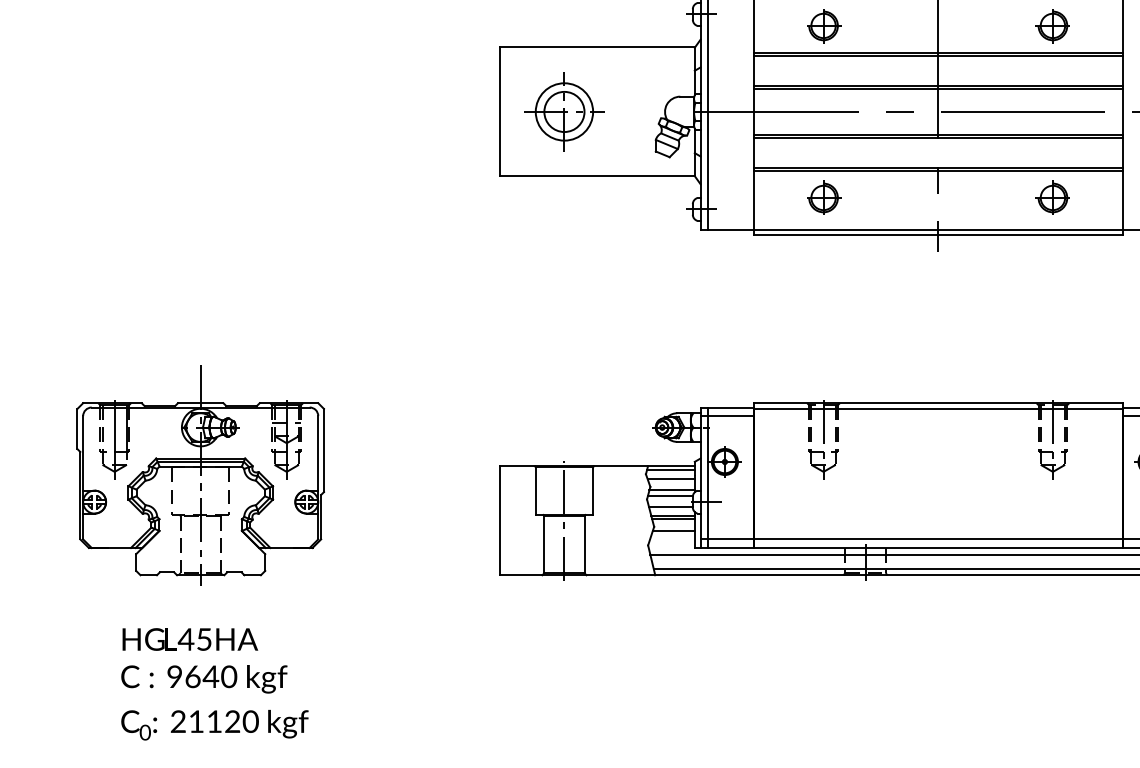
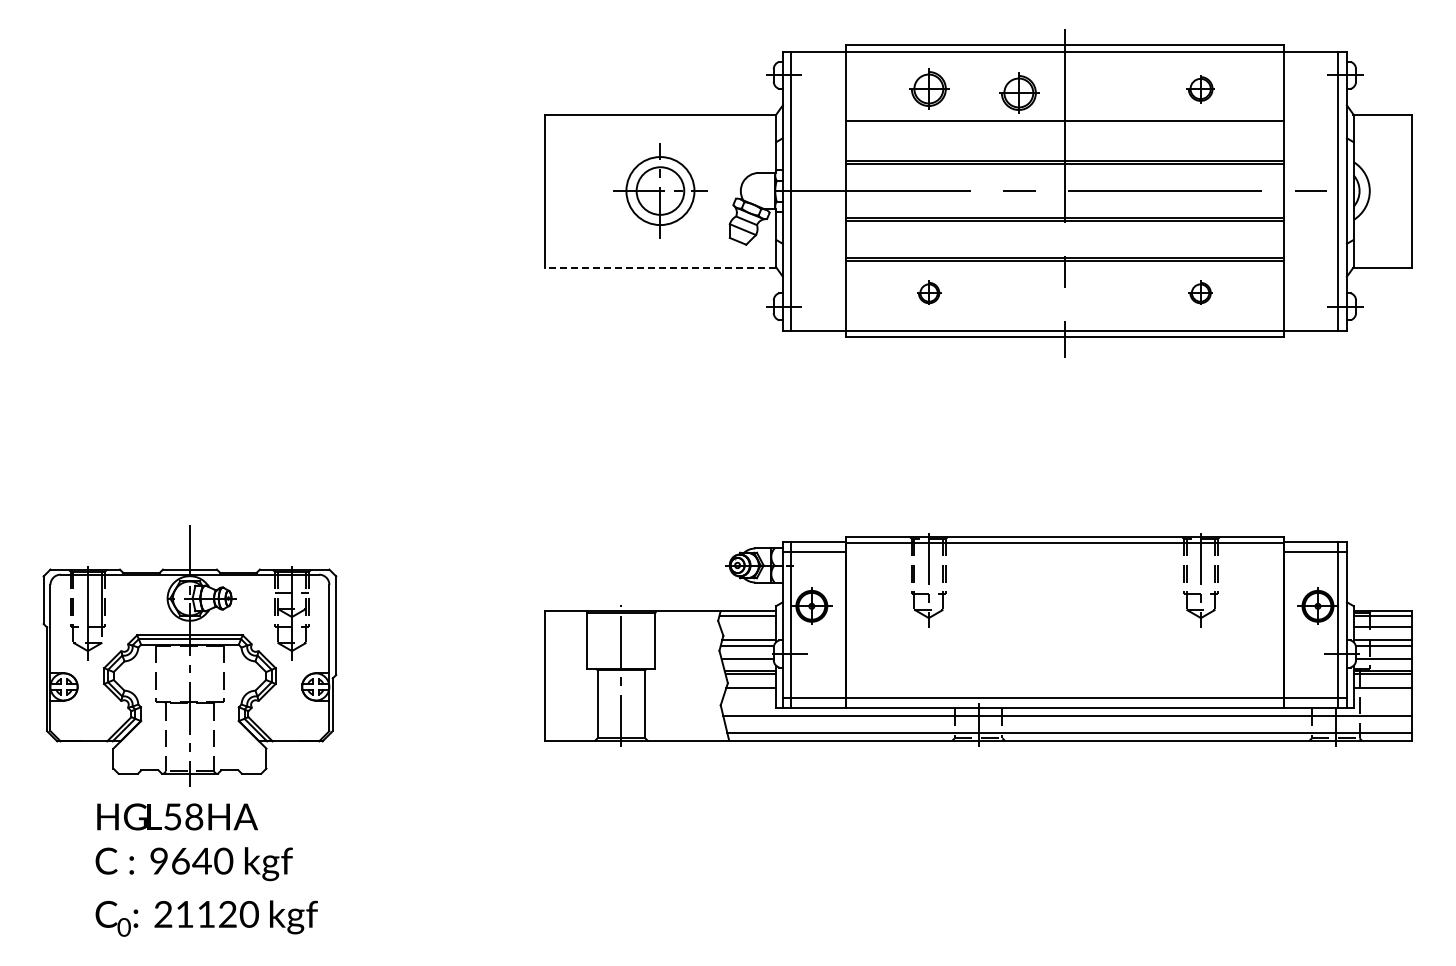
part: (1051, 25) -> (1199, 88), size x0.7
part: (899, 28) -> (1019, 92), added
line: (937, 55) -> (1064, 124), removed
part: (564, 111) -> (660, 190), moved
line: (597, 176) -> (660, 267), solid -> dashed
part: (824, 197) -> (929, 292), size x0.6
part: (1051, 197) -> (1199, 292), size x0.6
part: (200, 475) -> (189, 655), moved
line: (671, 478) -> (748, 626), removed
text: (194, 639) -> (182, 816), 45HA -> 58HA

